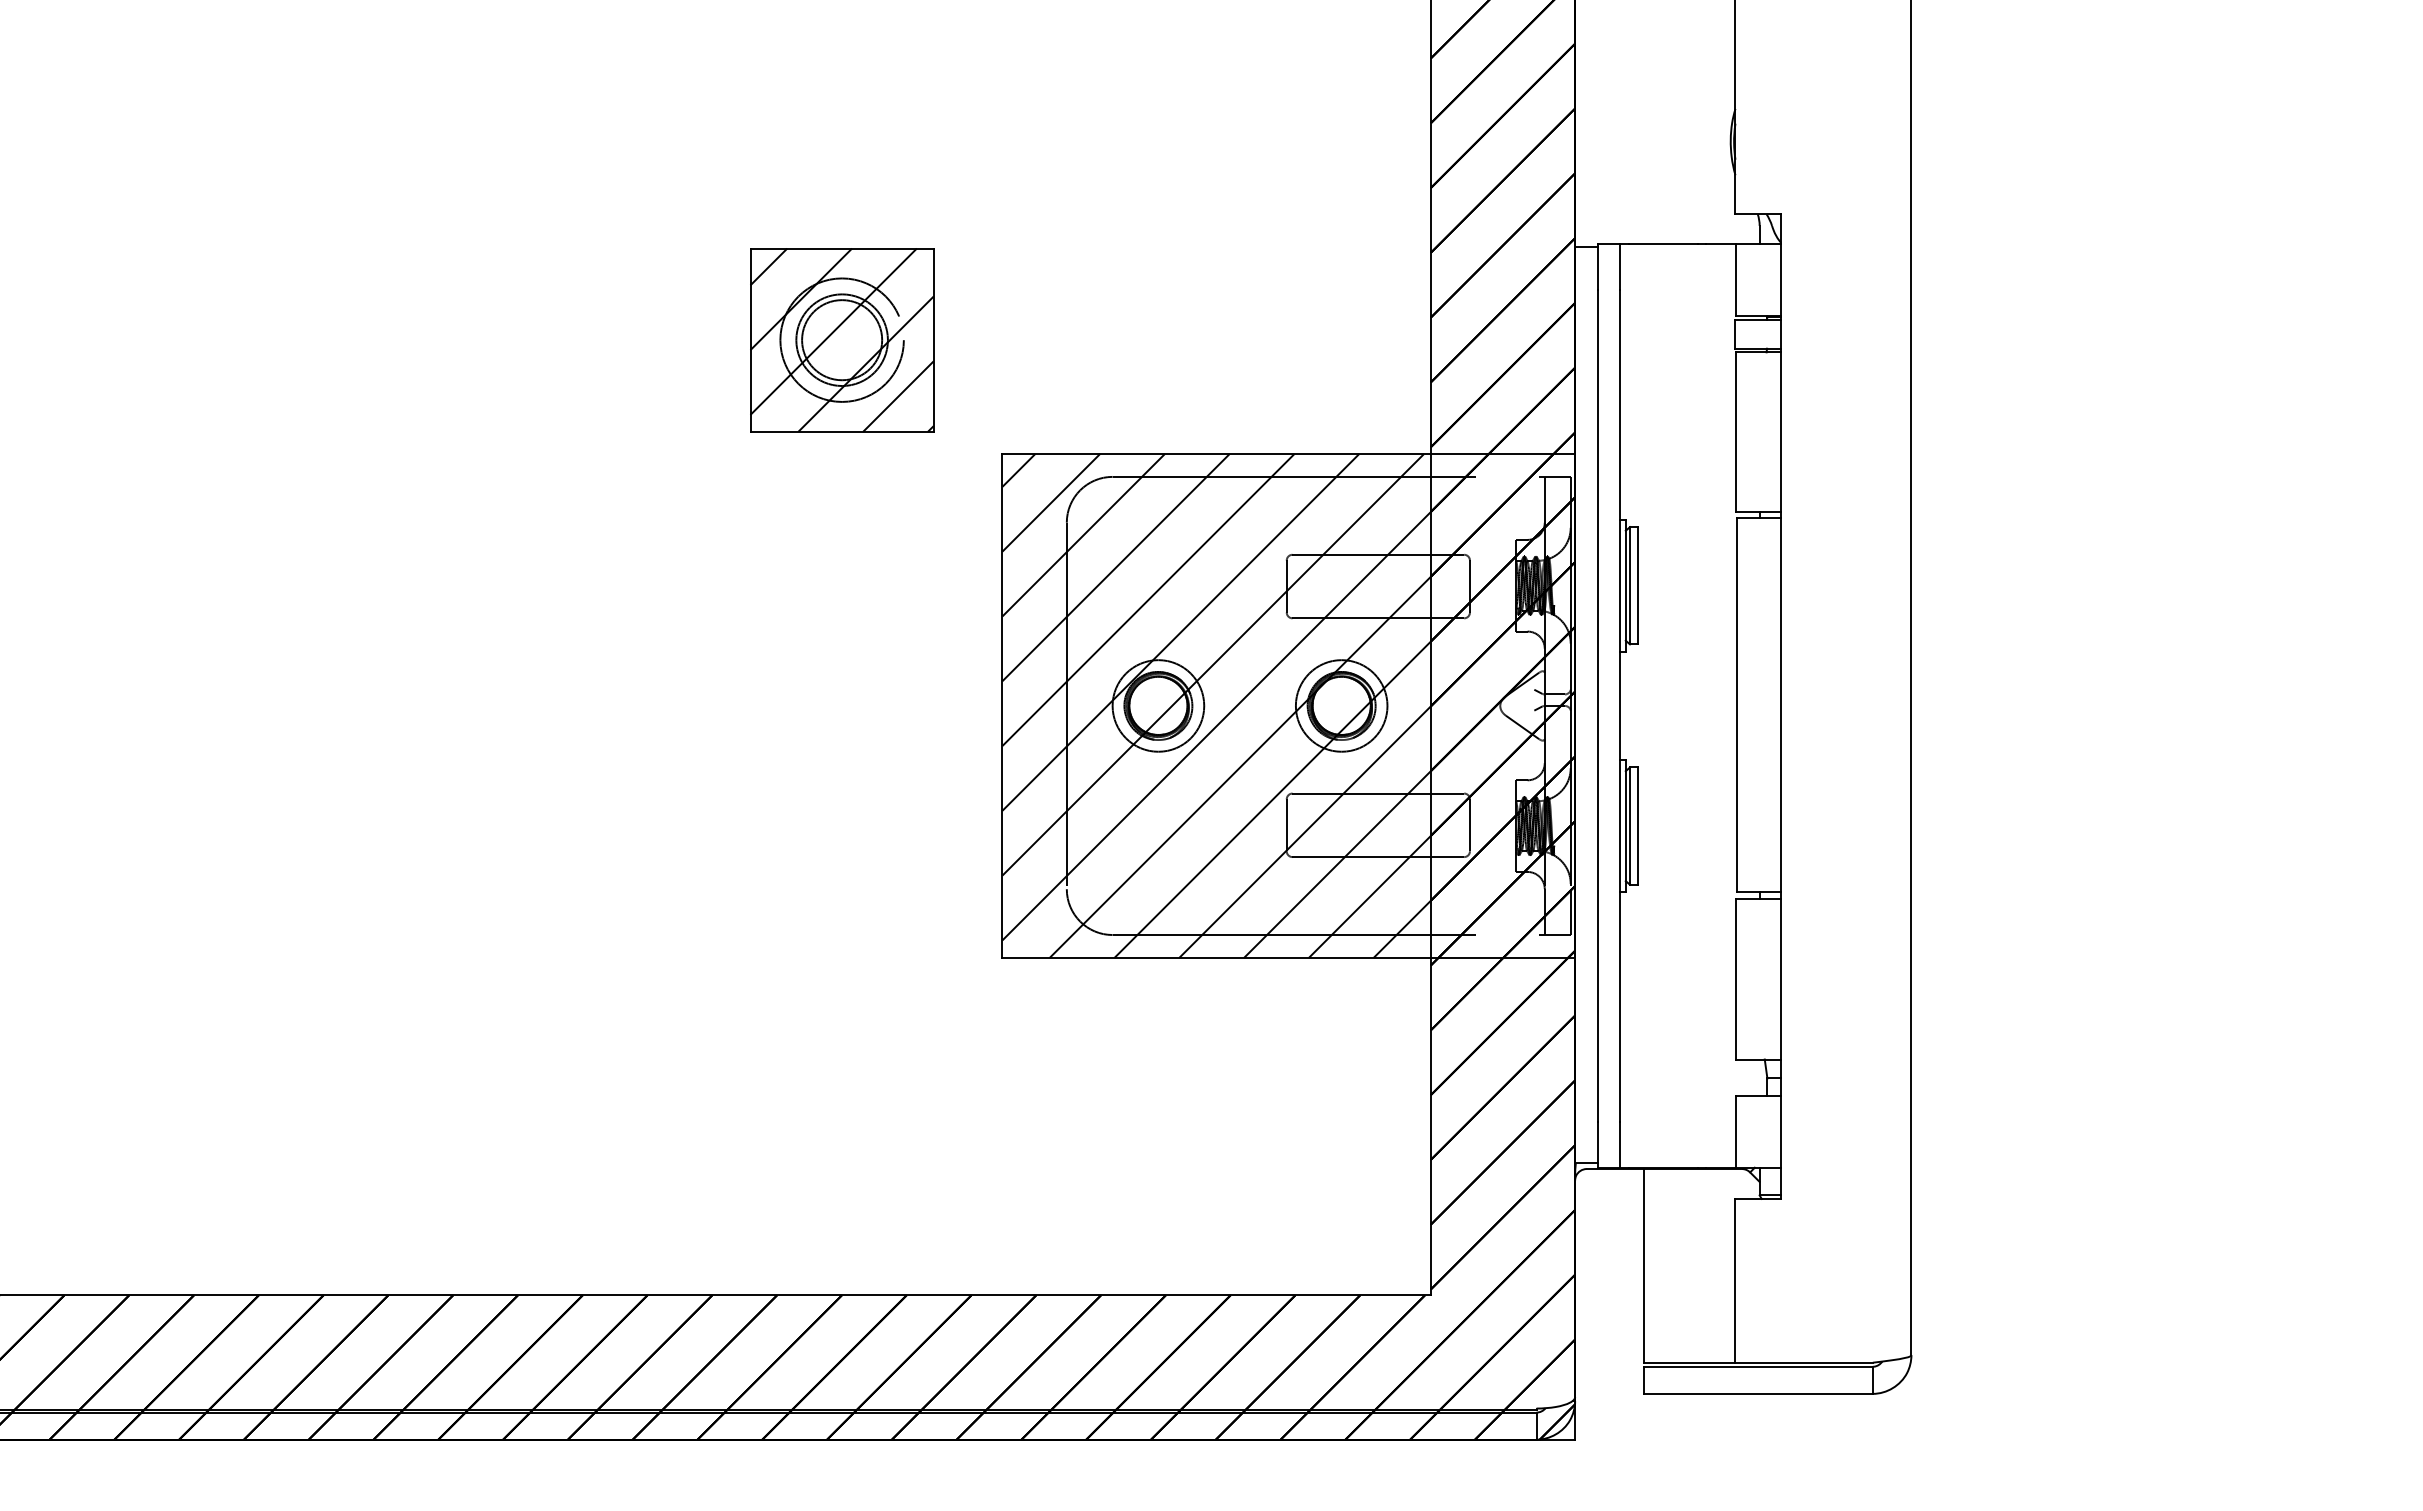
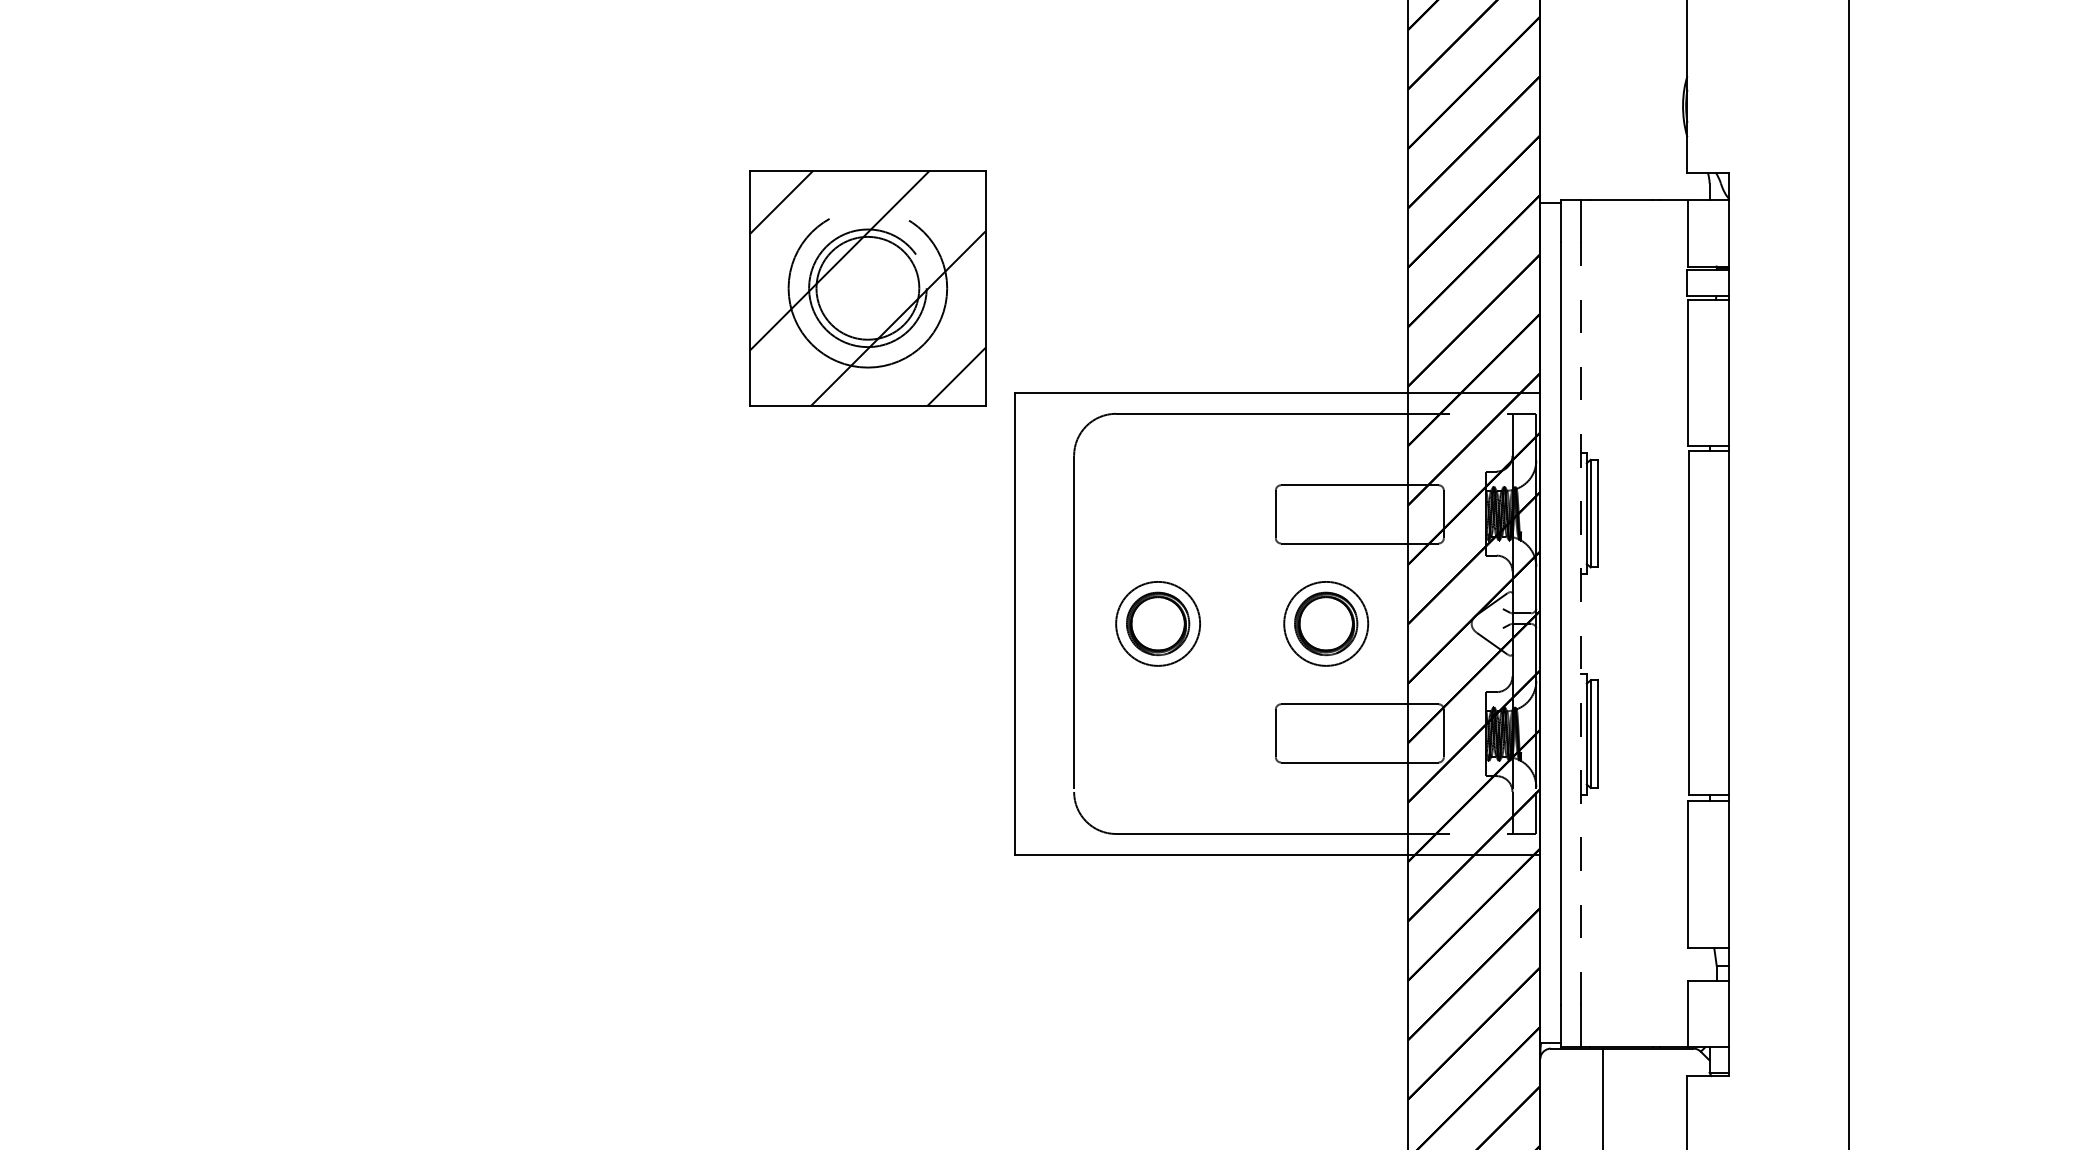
part: (842, 340) -> (868, 288), size x1.4
hatch: (1288, 705) -> (1277, 623), removed
line: (1619, 705) -> (1581, 623), solid -> dashed

